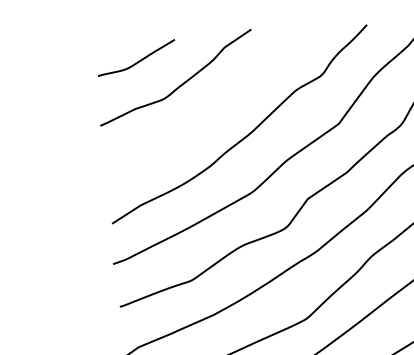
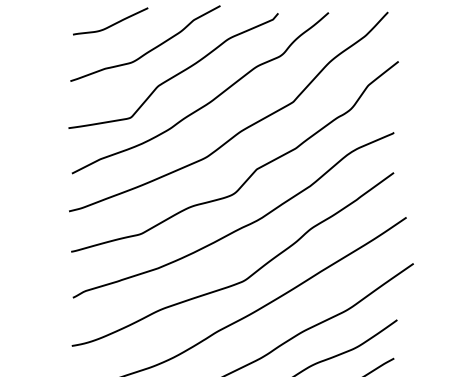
curve: (211, 107) -> (175, 74), added

